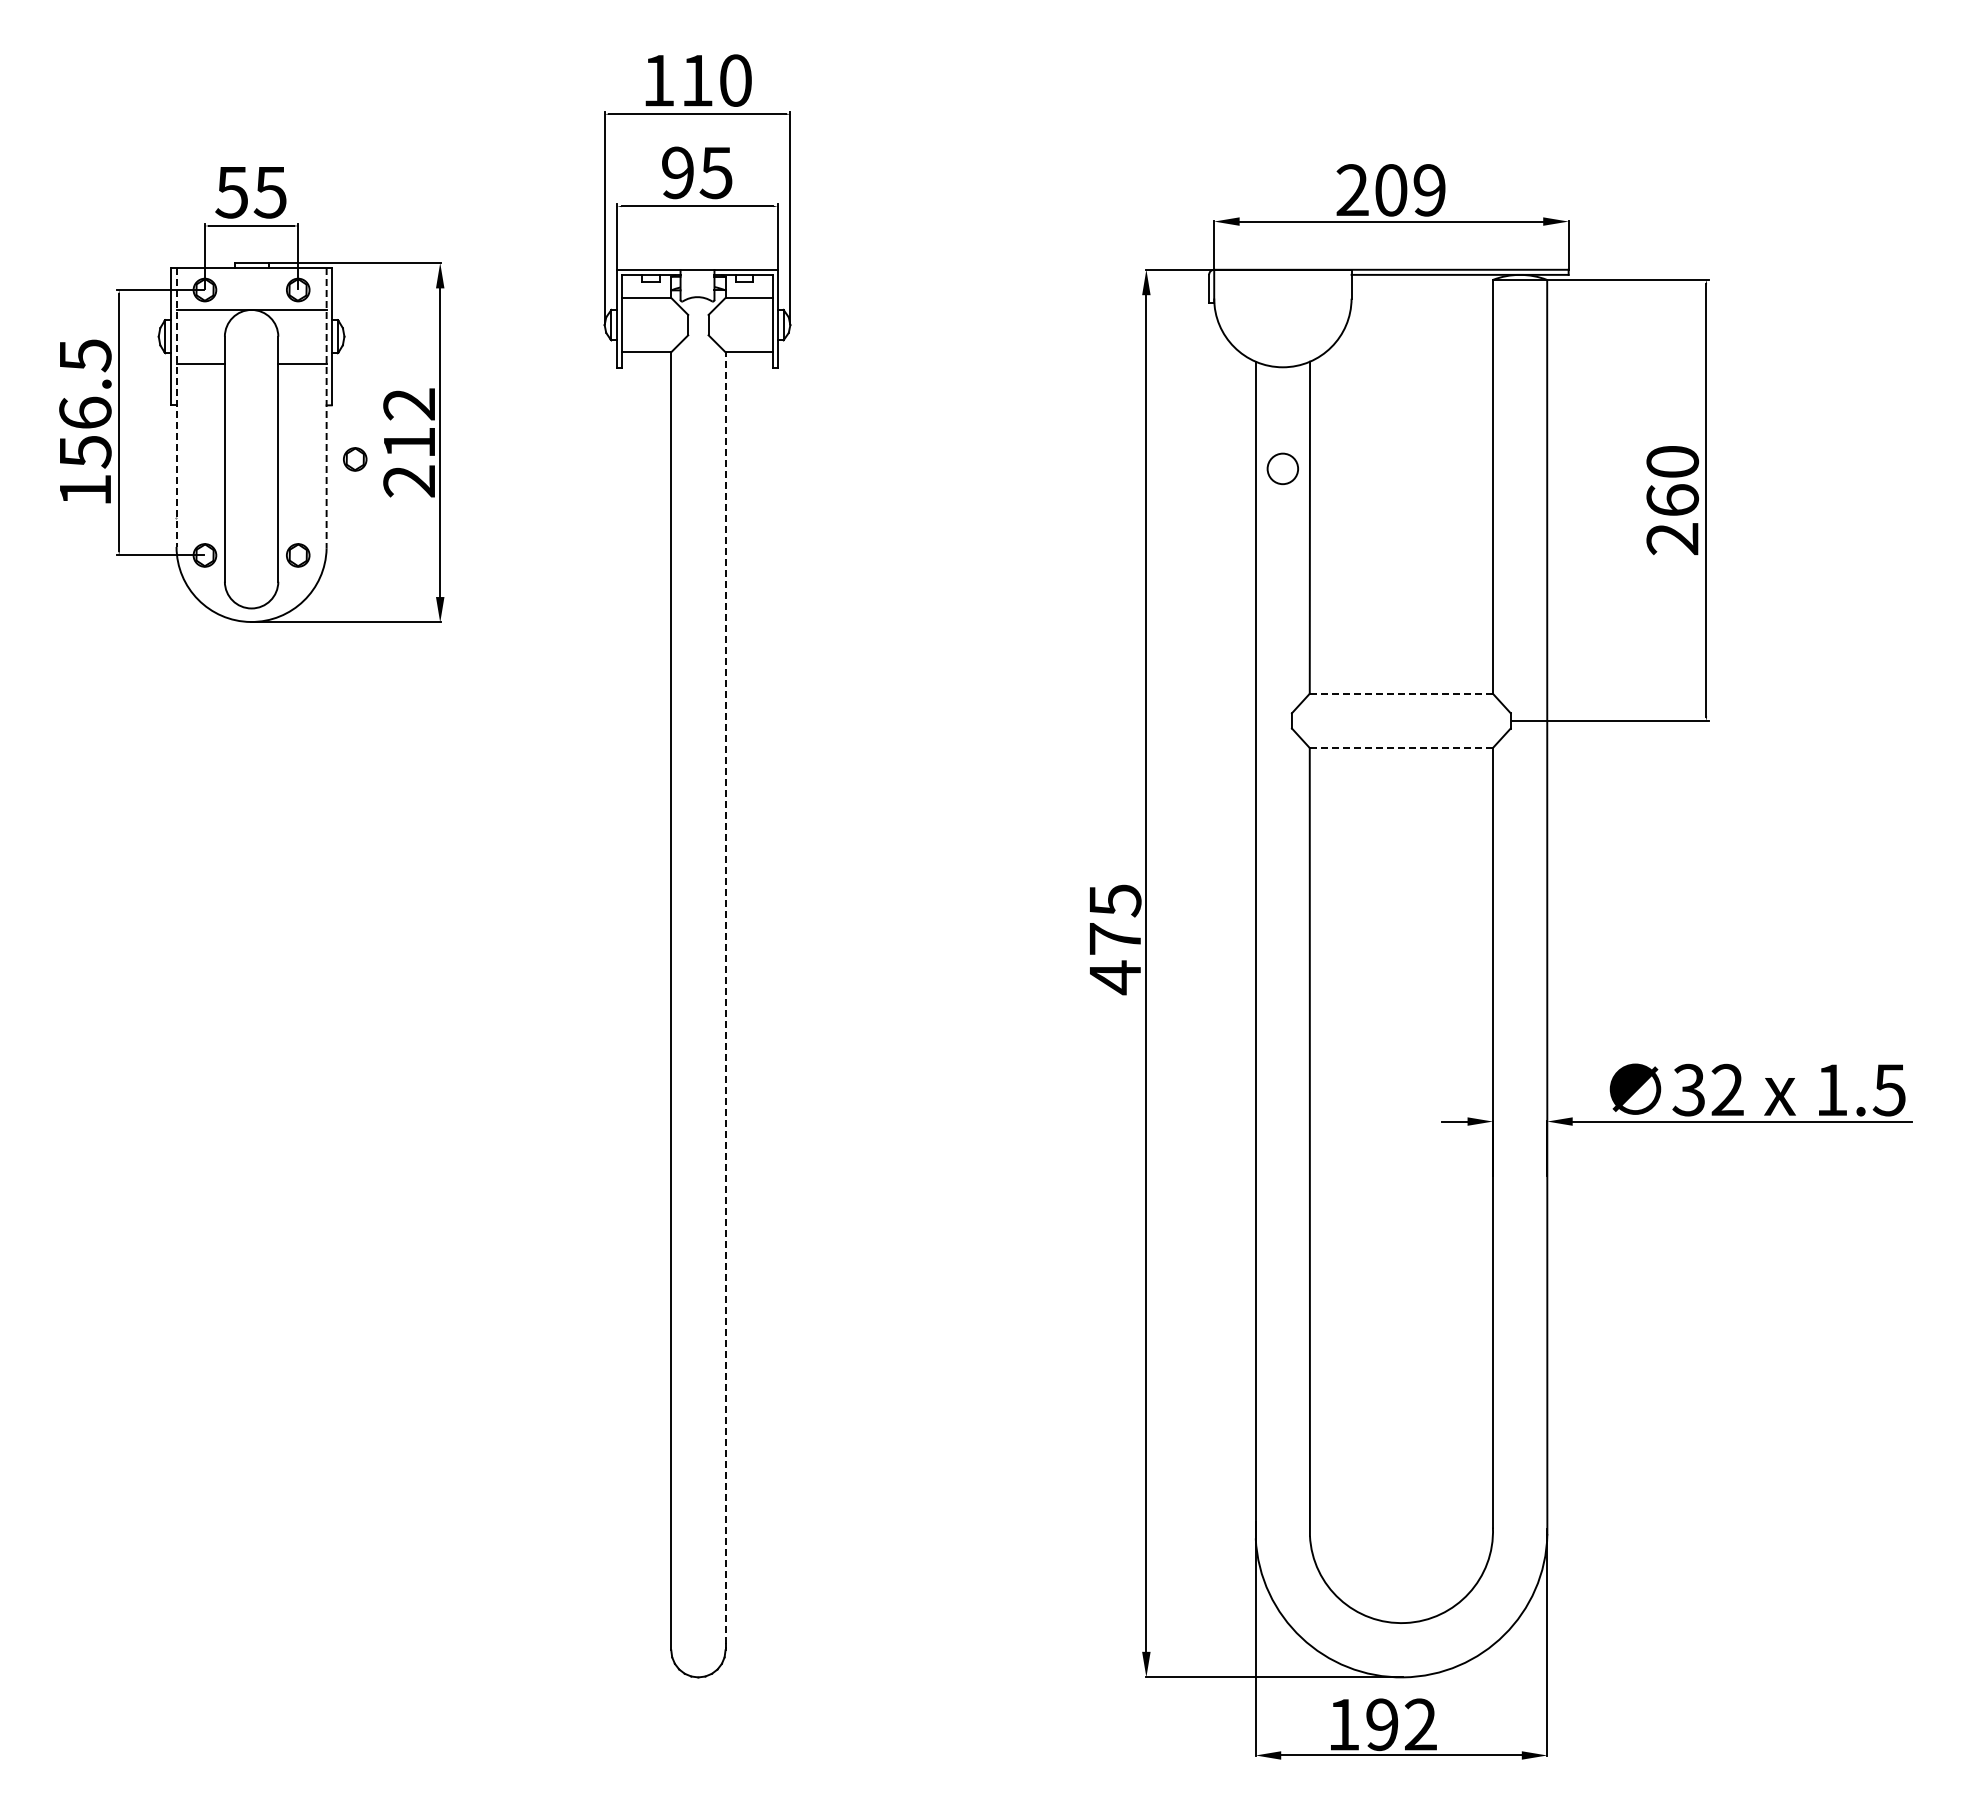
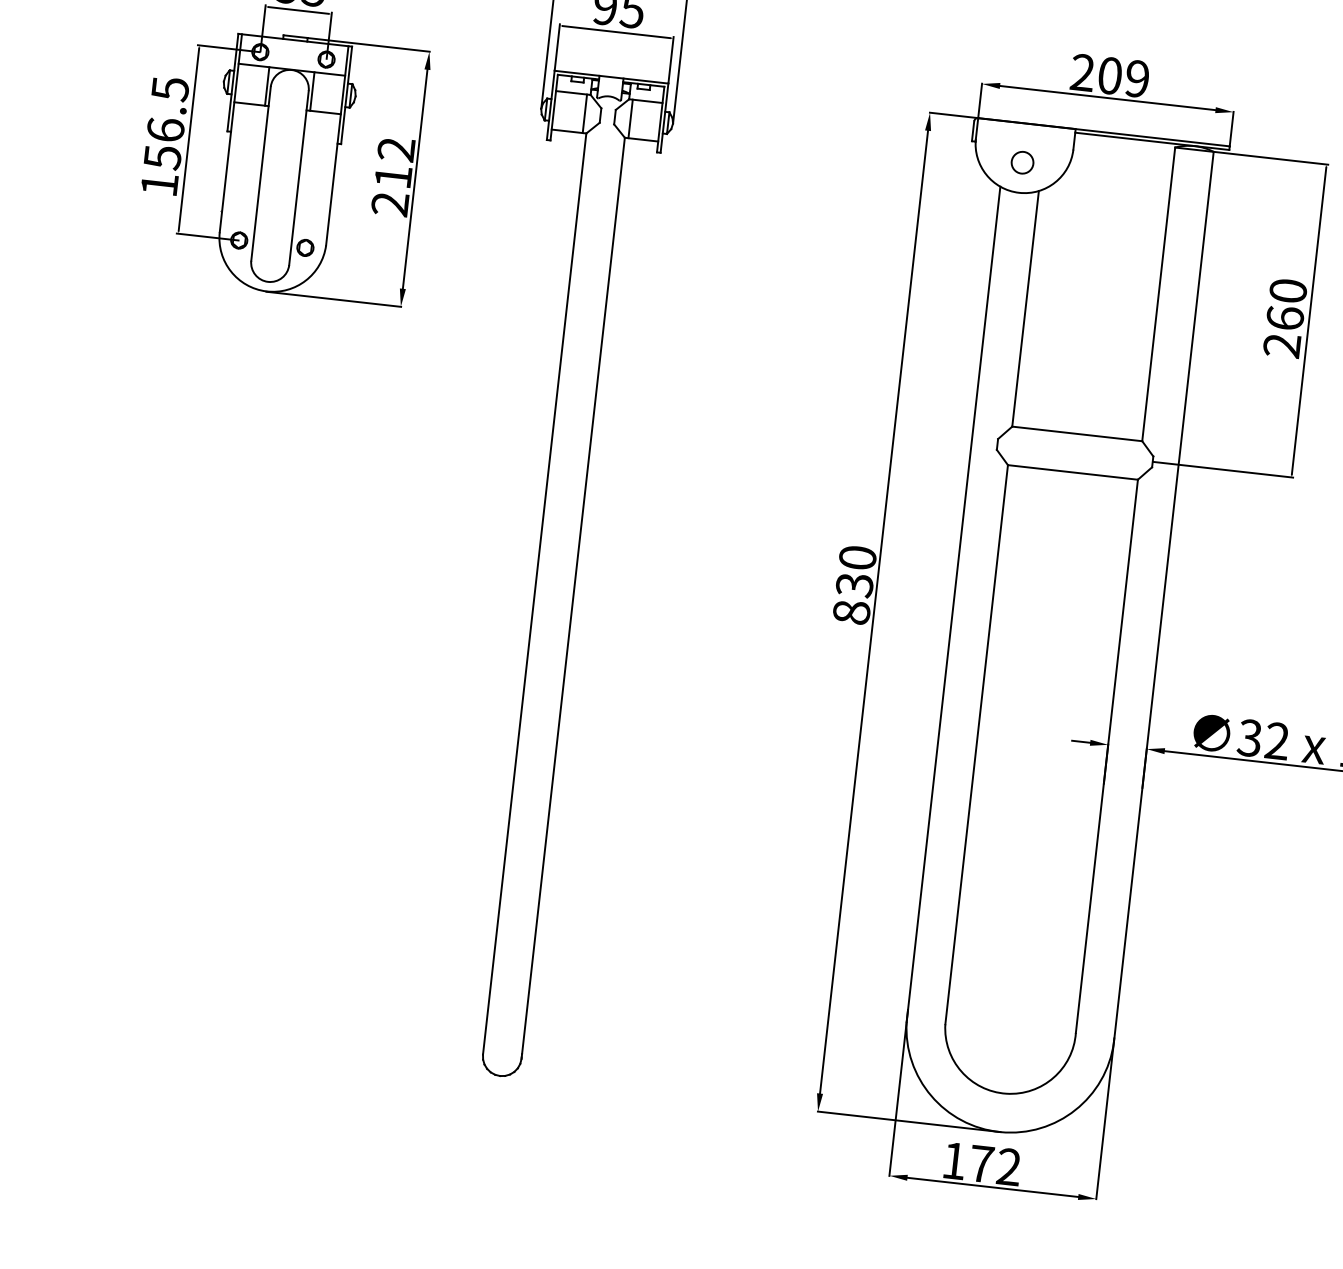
line: (666, 325) -> (585, 114), added
line: (730, 325) -> (630, 119), added
line: (219, 336) -> (267, 86), added
line: (283, 336) -> (312, 91), added
line: (176, 407) -> (230, 133), dashed -> solid
line: (326, 408) -> (337, 145), dashed -> solid
part: (355, 459) -> (353, 184), removed
circle: (1282, 468) -> (1022, 162), moved
line: (1401, 693) -> (1077, 433), dashed -> solid
line: (1401, 748) -> (1073, 472), dashed -> solid
text: (1115, 939) -> (854, 585), 475 -> 830
line: (725, 997) -> (573, 595), dashed -> solid
text: (1382, 1724) -> (981, 1163), 192 -> 172

